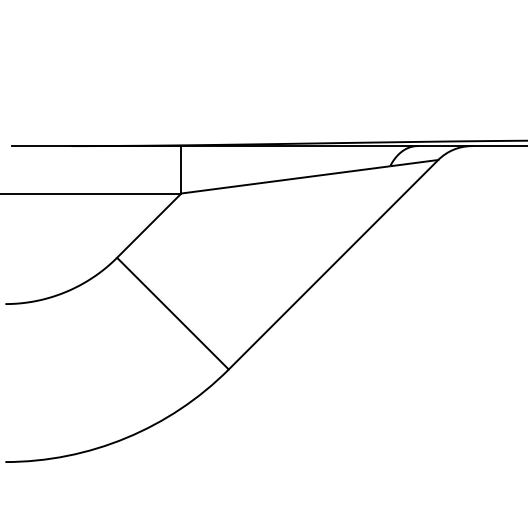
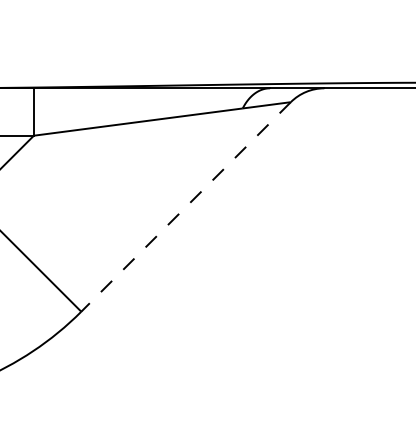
line: (333, 265) -> (186, 207), solid -> dashed

